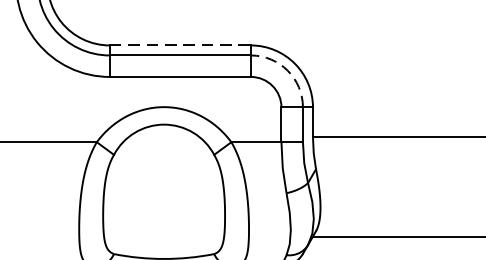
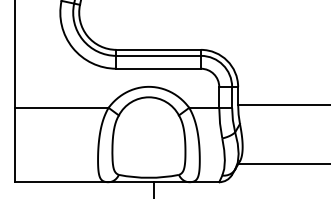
line: (181, 44) -> (159, 49), dashed -> solid
arc: (288, 71) -> (223, 65), dashed -> solid

